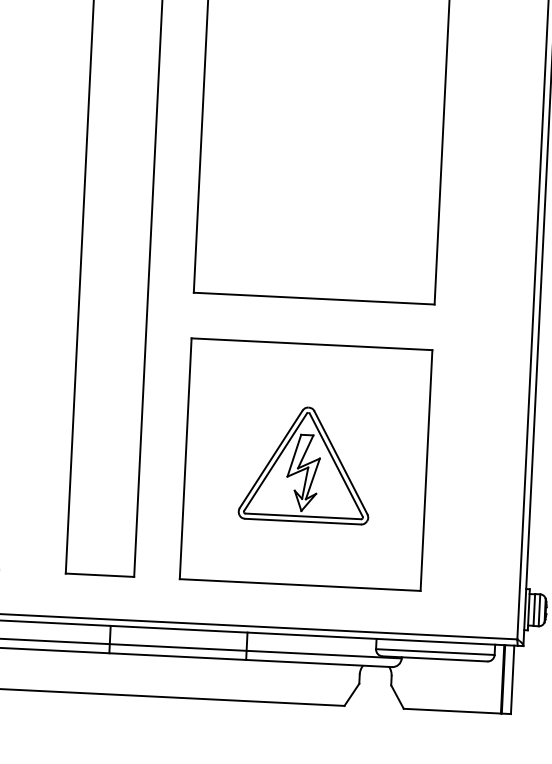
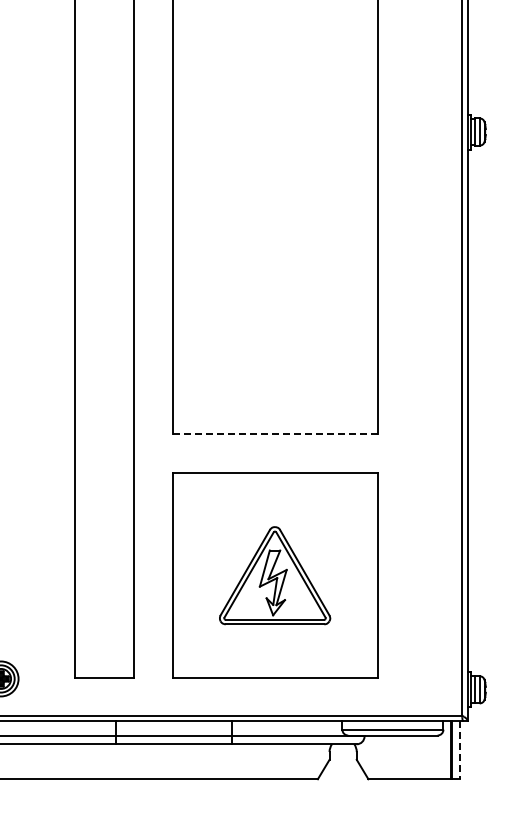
line: (314, 299) -> (275, 434), solid -> dashed
line: (512, 680) -> (459, 750), solid -> dashed

